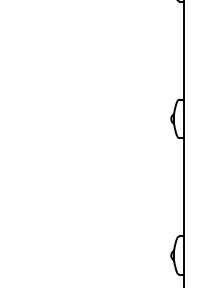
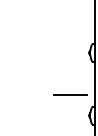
line: (130, 209) -> (70, 94), added

